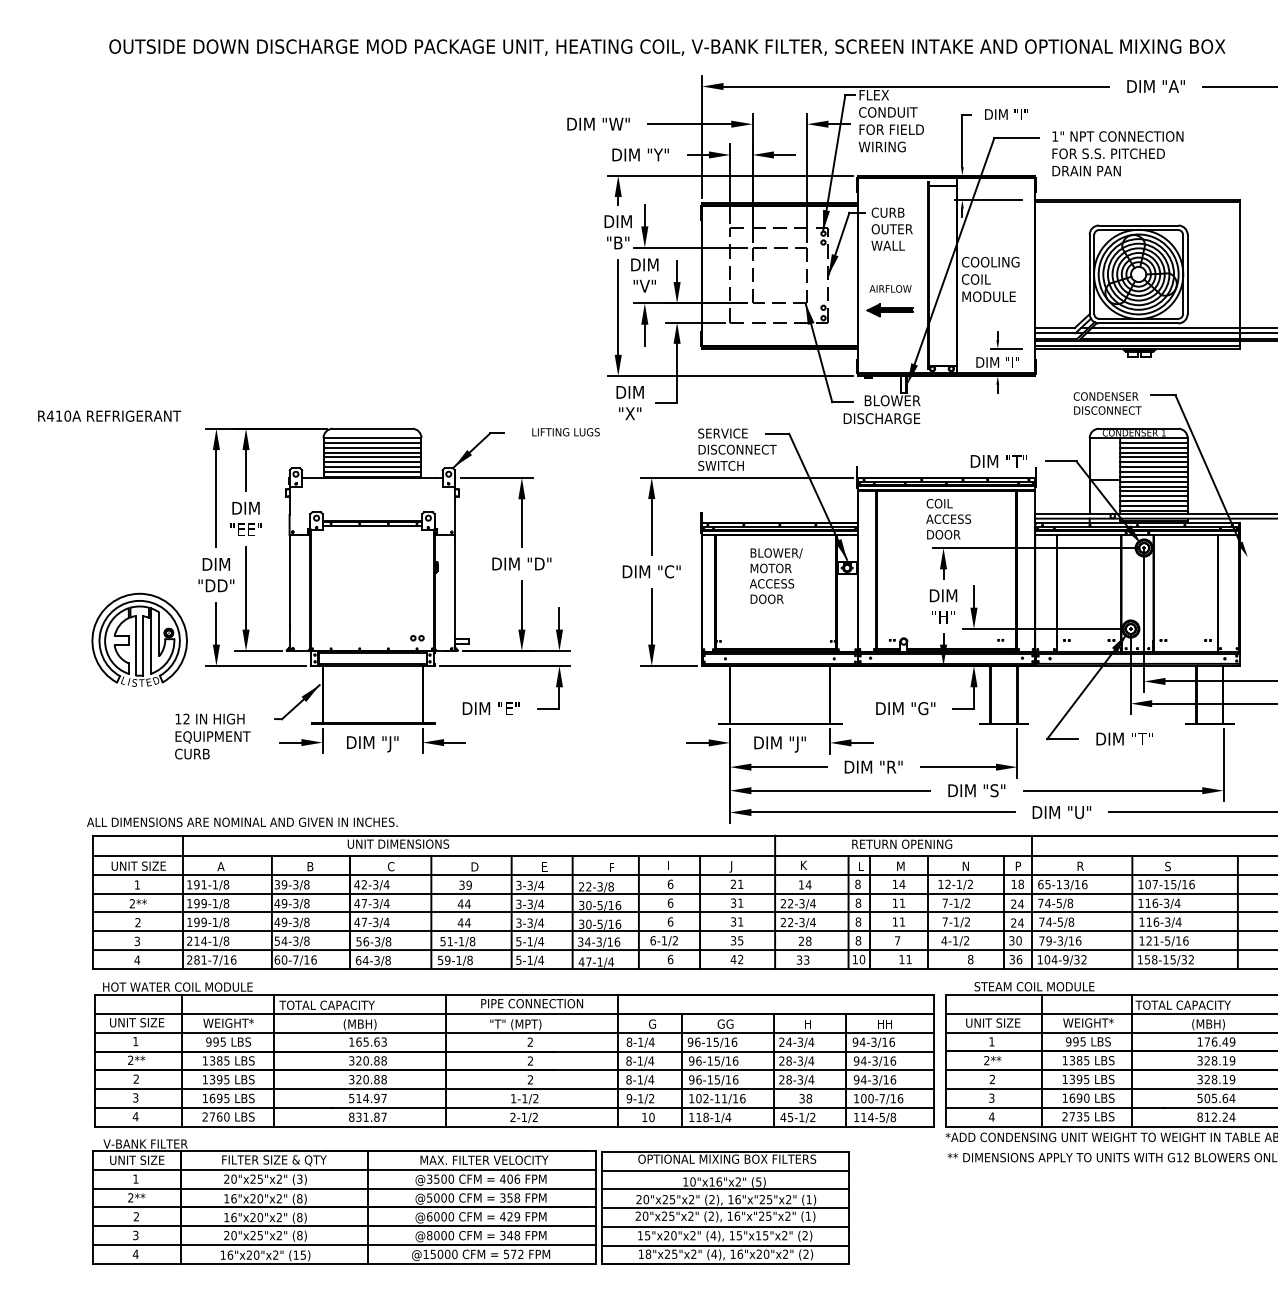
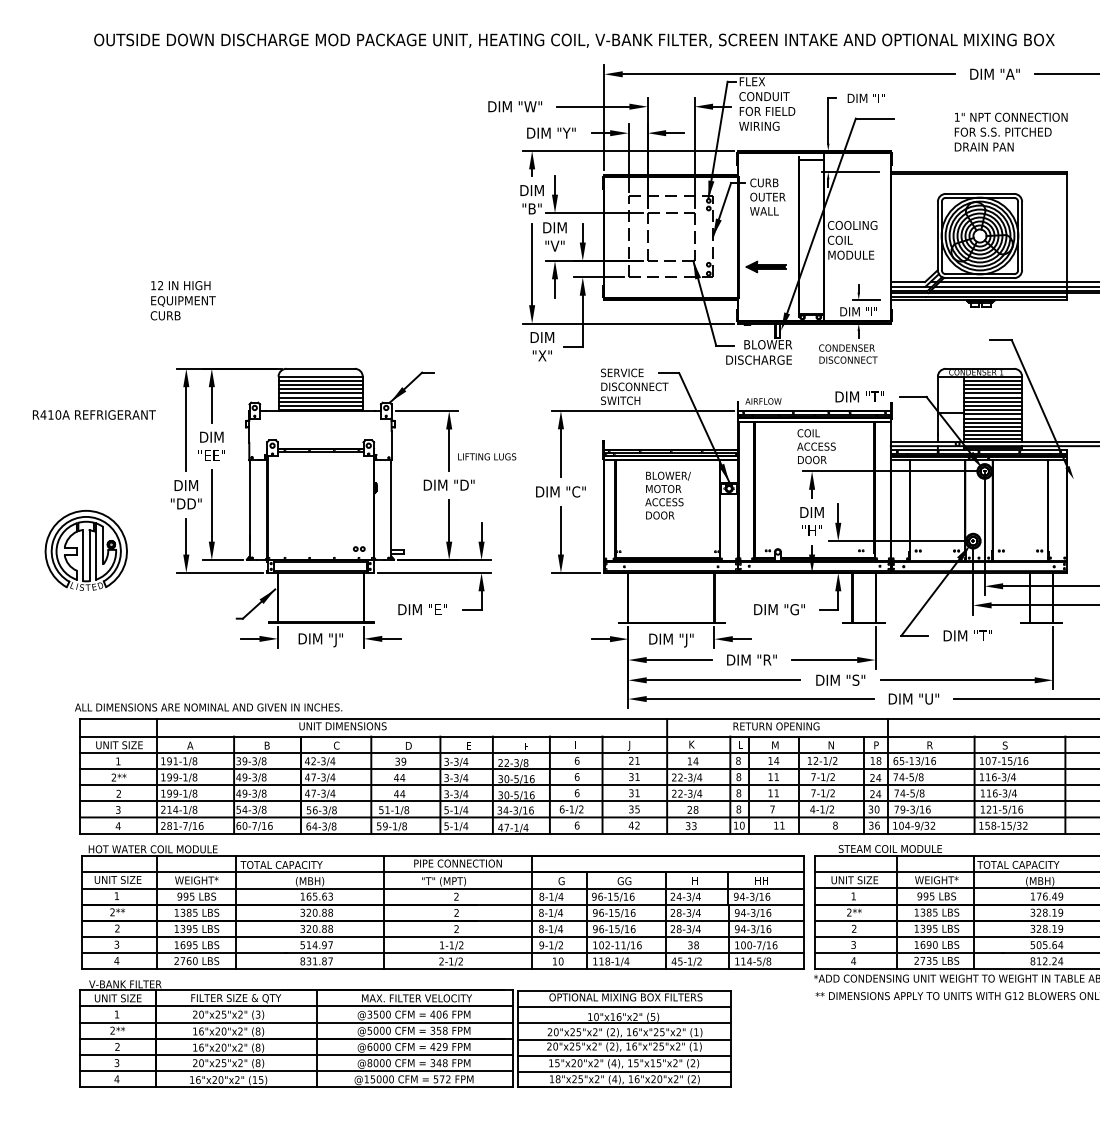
text: (1117, 153) -> (1010, 131), moved
text: (890, 288) -> (763, 401), moved
text: (1107, 402) -> (848, 353), moved
text: (109, 415) -> (94, 414), moved
text: (566, 431) -> (487, 456), moved
part: (138, 639) -> (85, 550), moved
text: (211, 736) -> (182, 300), moved

